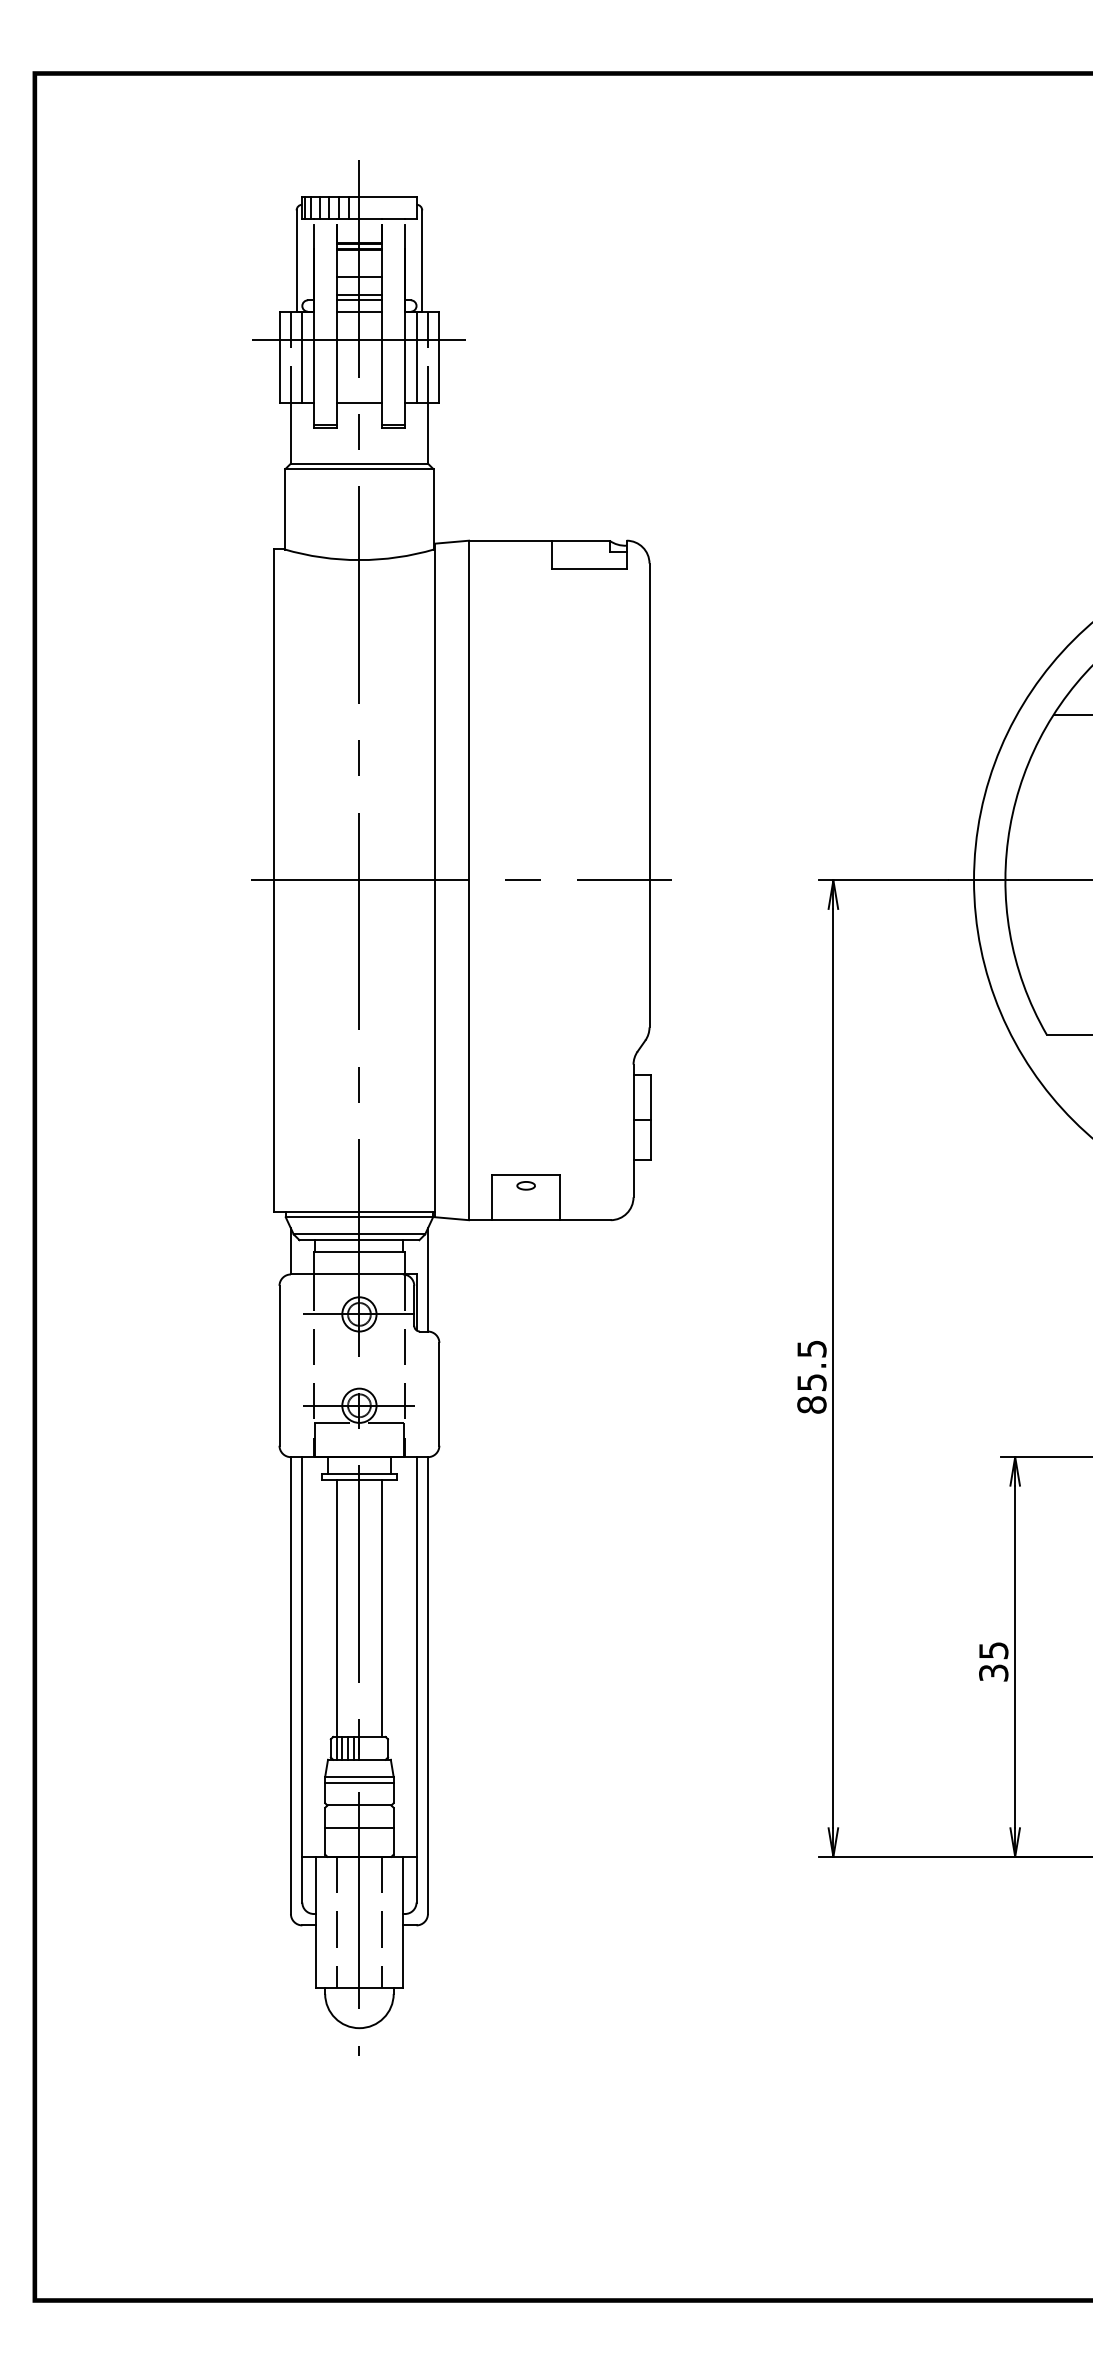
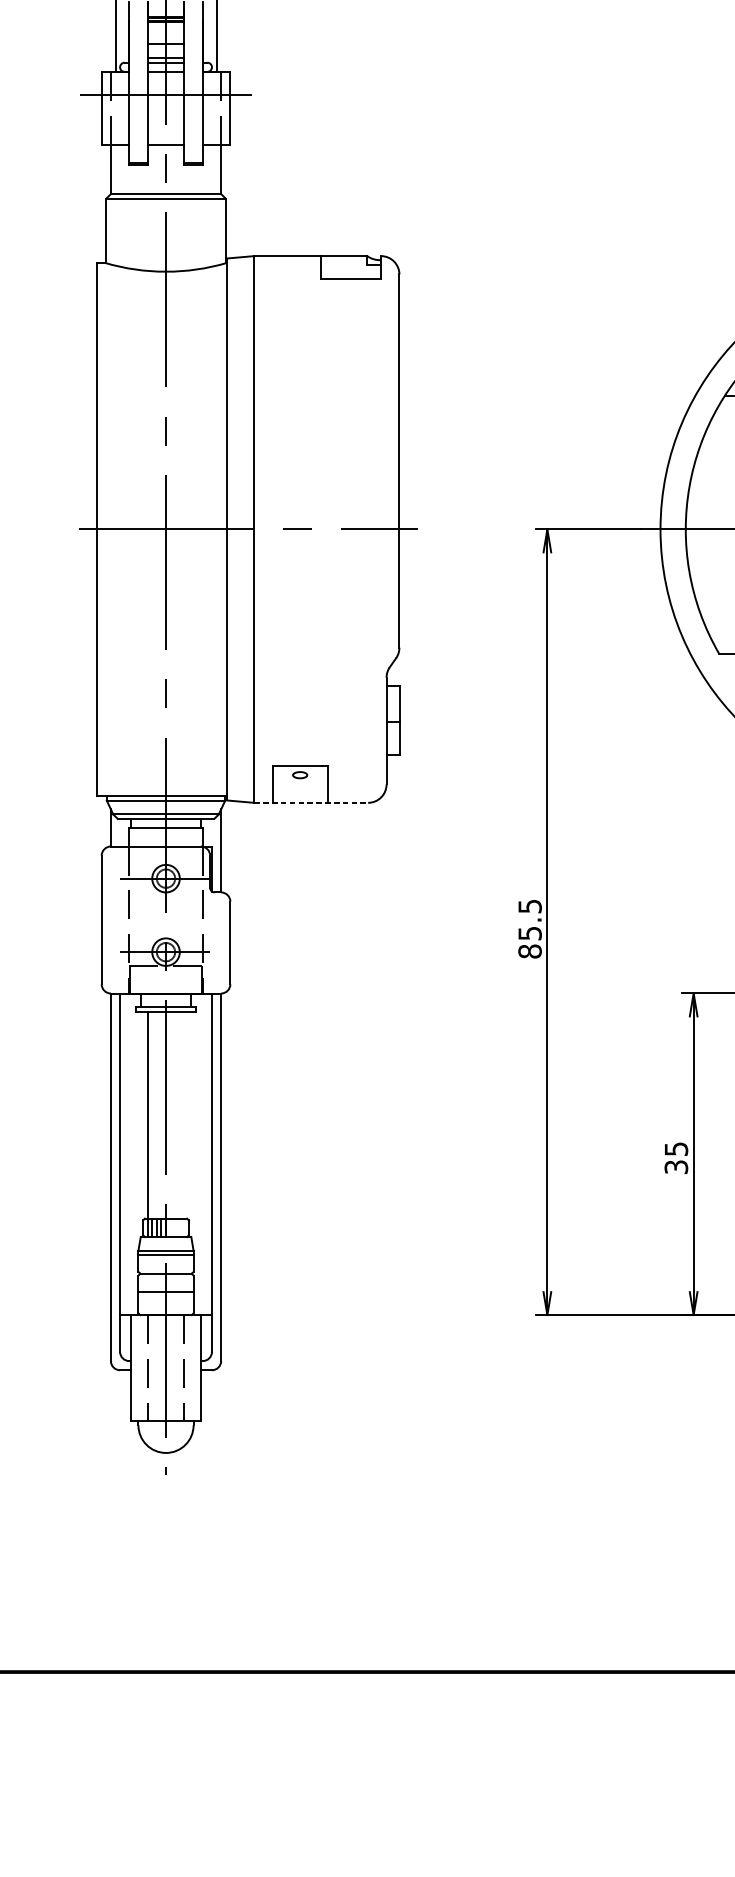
line: (302, 357) -> (120, 108), removed
line: (416, 357) -> (211, 108), removed
line: (539, 1220) -> (310, 803), solid -> dashed
line: (382, 1608) -> (184, 1115), removed

